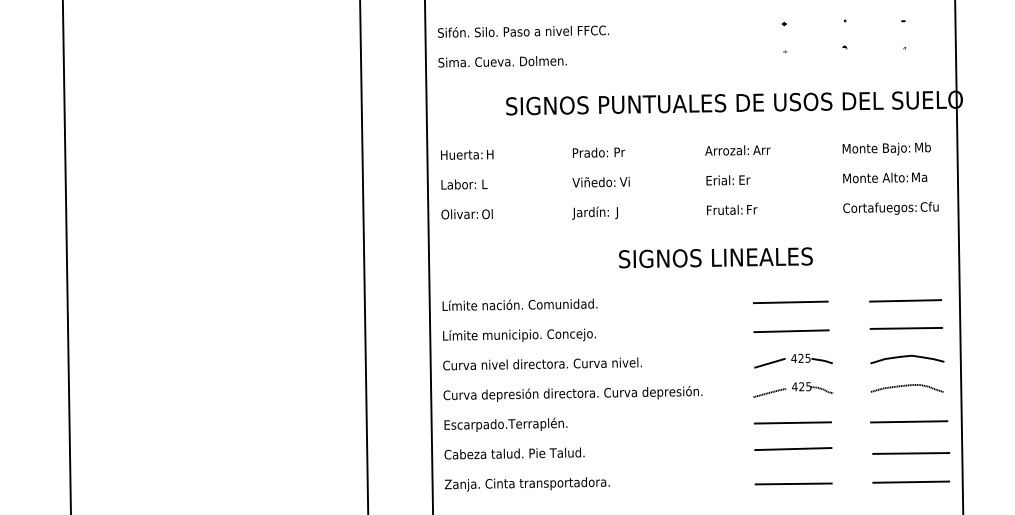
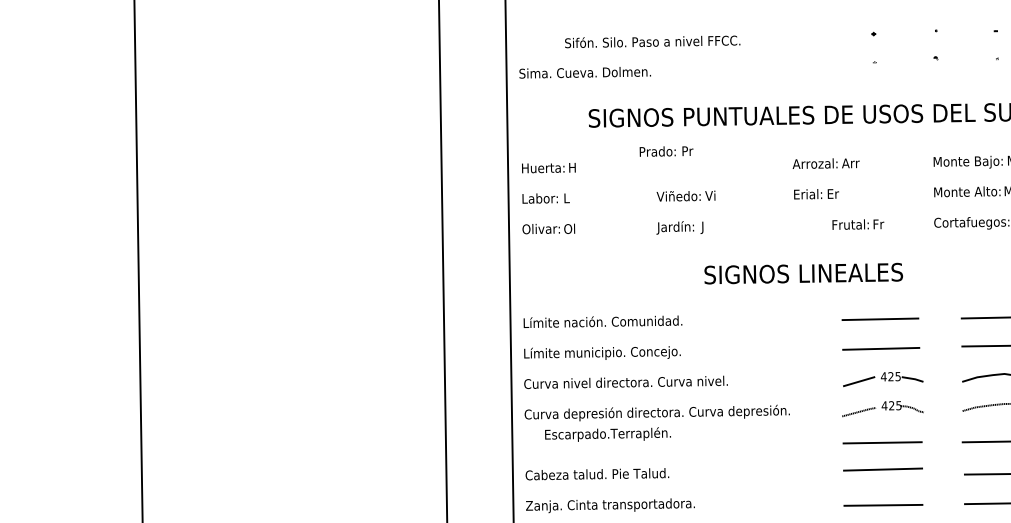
text: (523, 31) -> (652, 41), moved
text: (598, 152) -> (665, 151), moved
text: (732, 209) -> (858, 224), moved
text: (505, 424) -> (607, 434), moved

